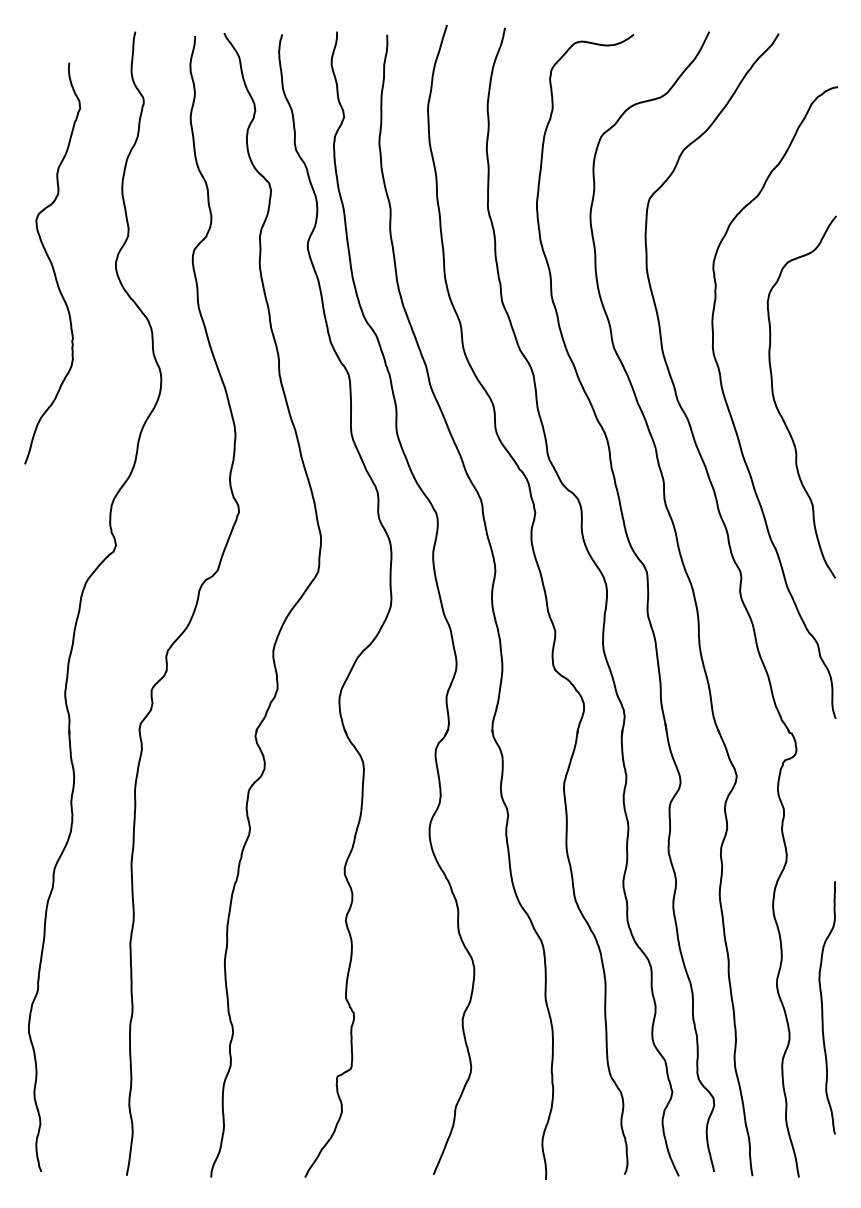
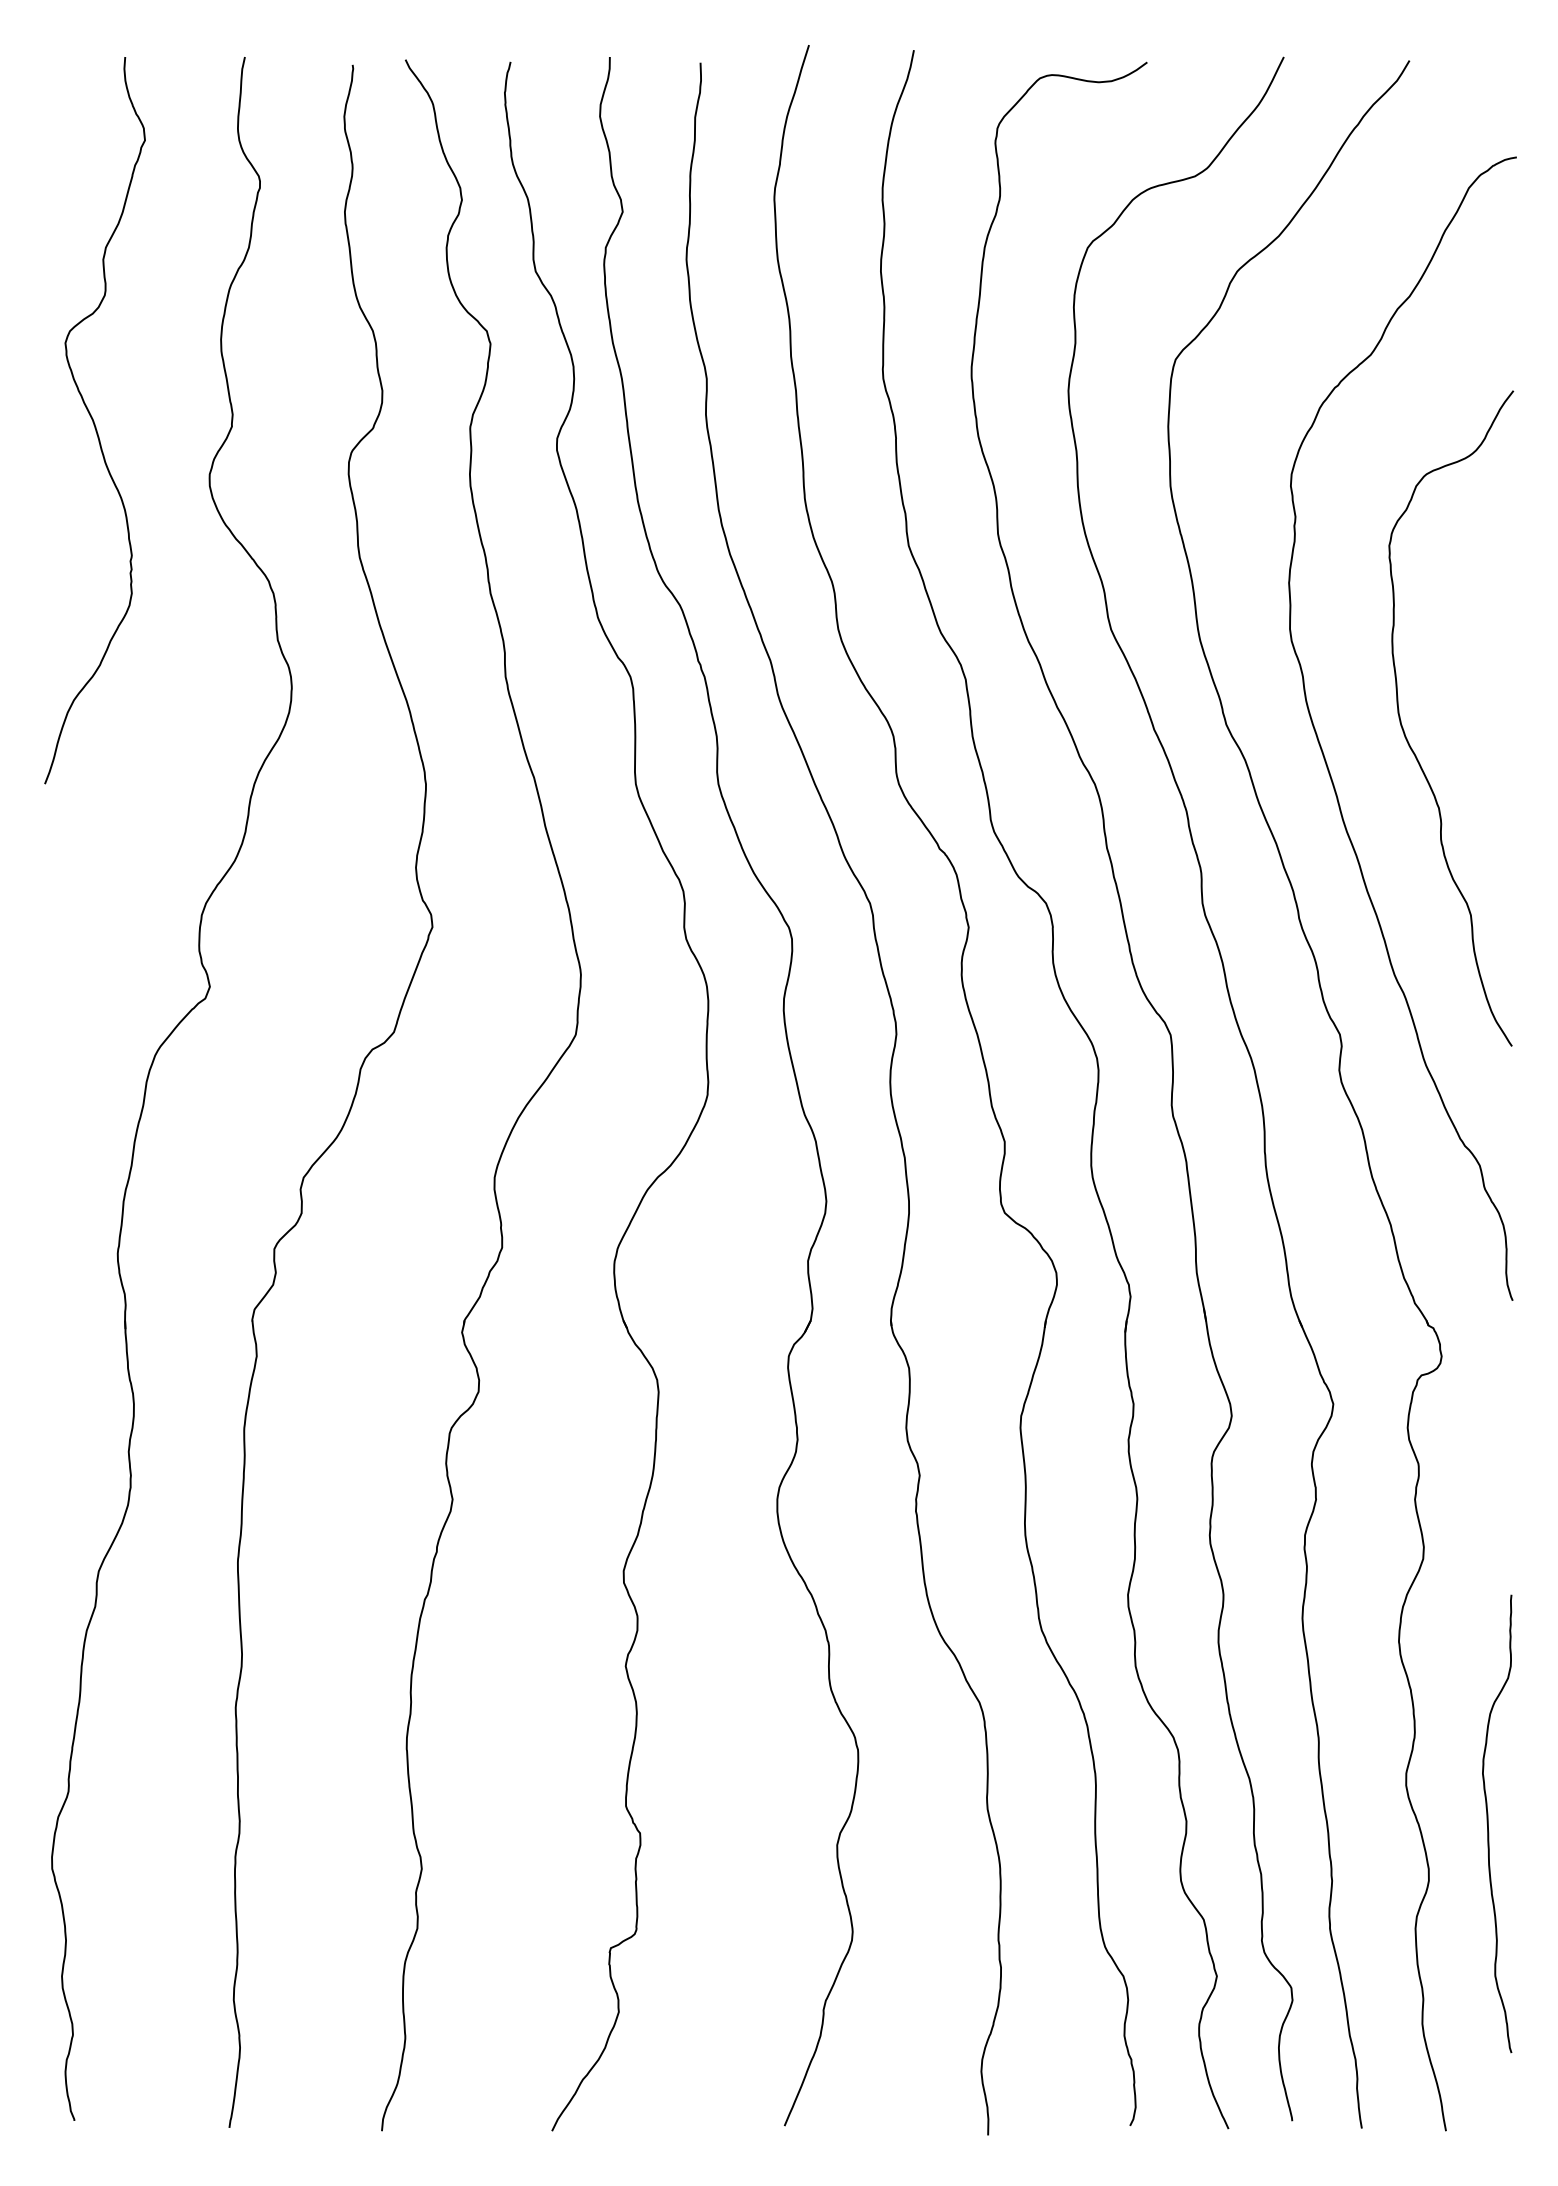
curve: (52, 263) -> (94, 420), moved

